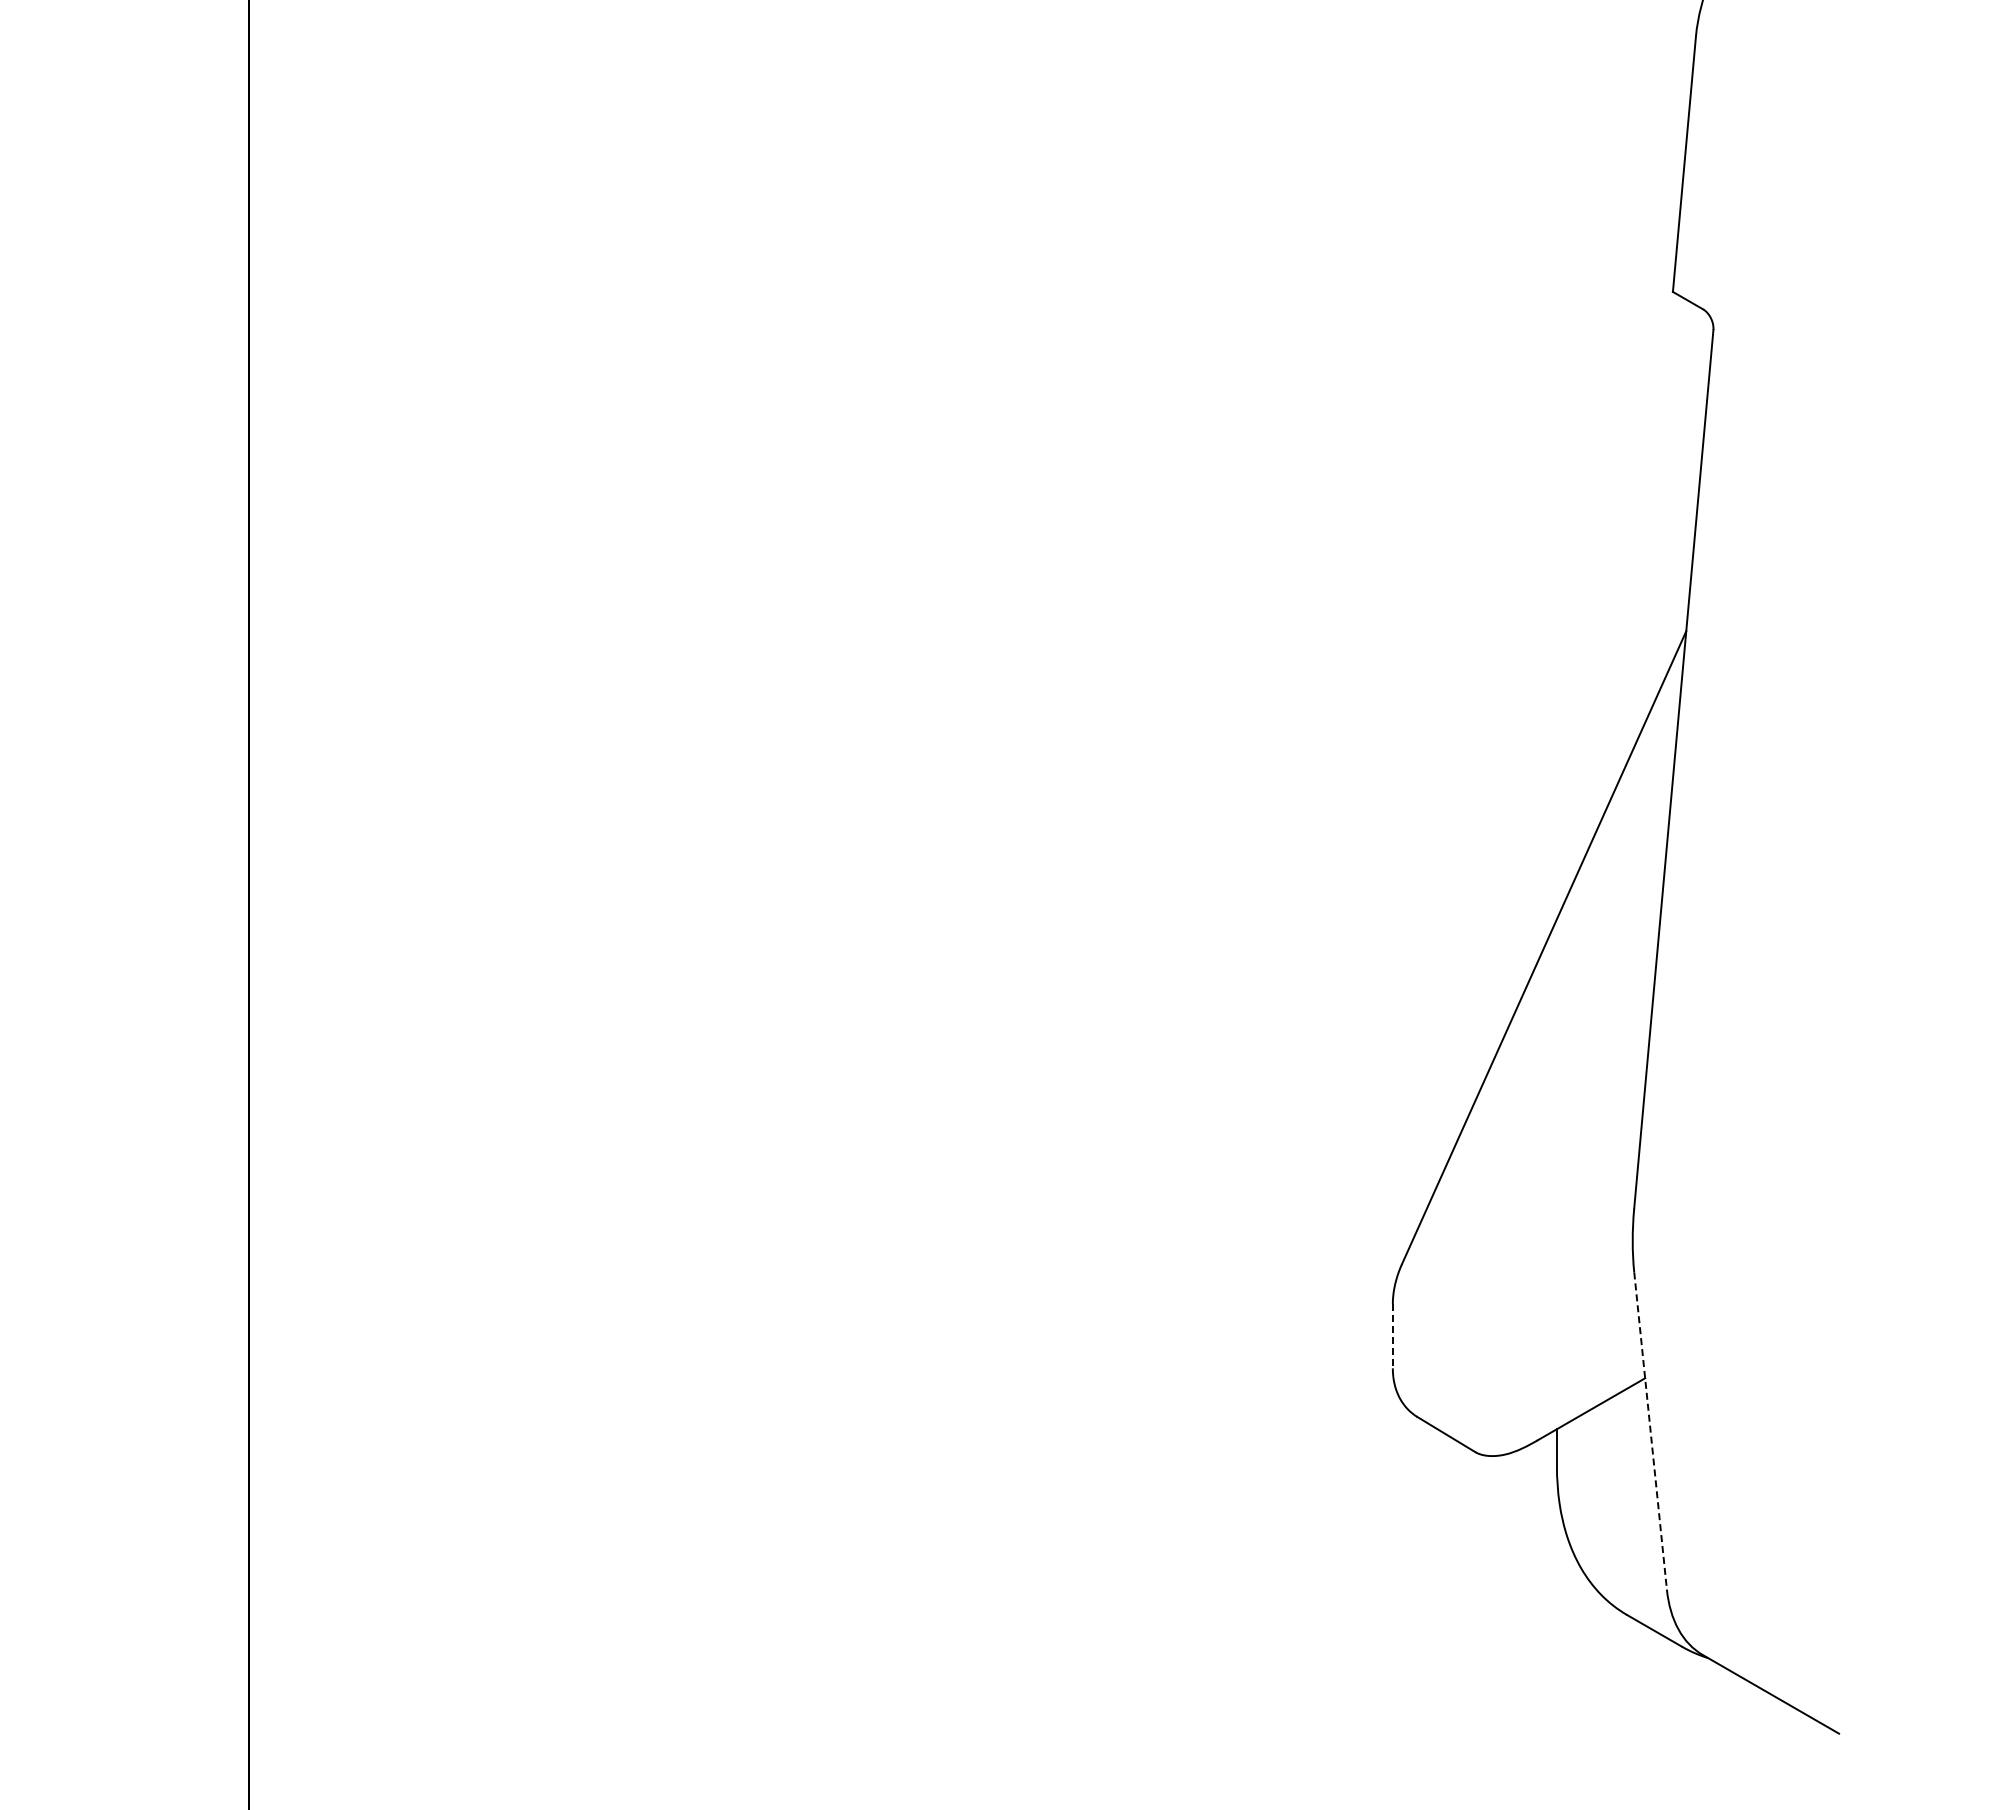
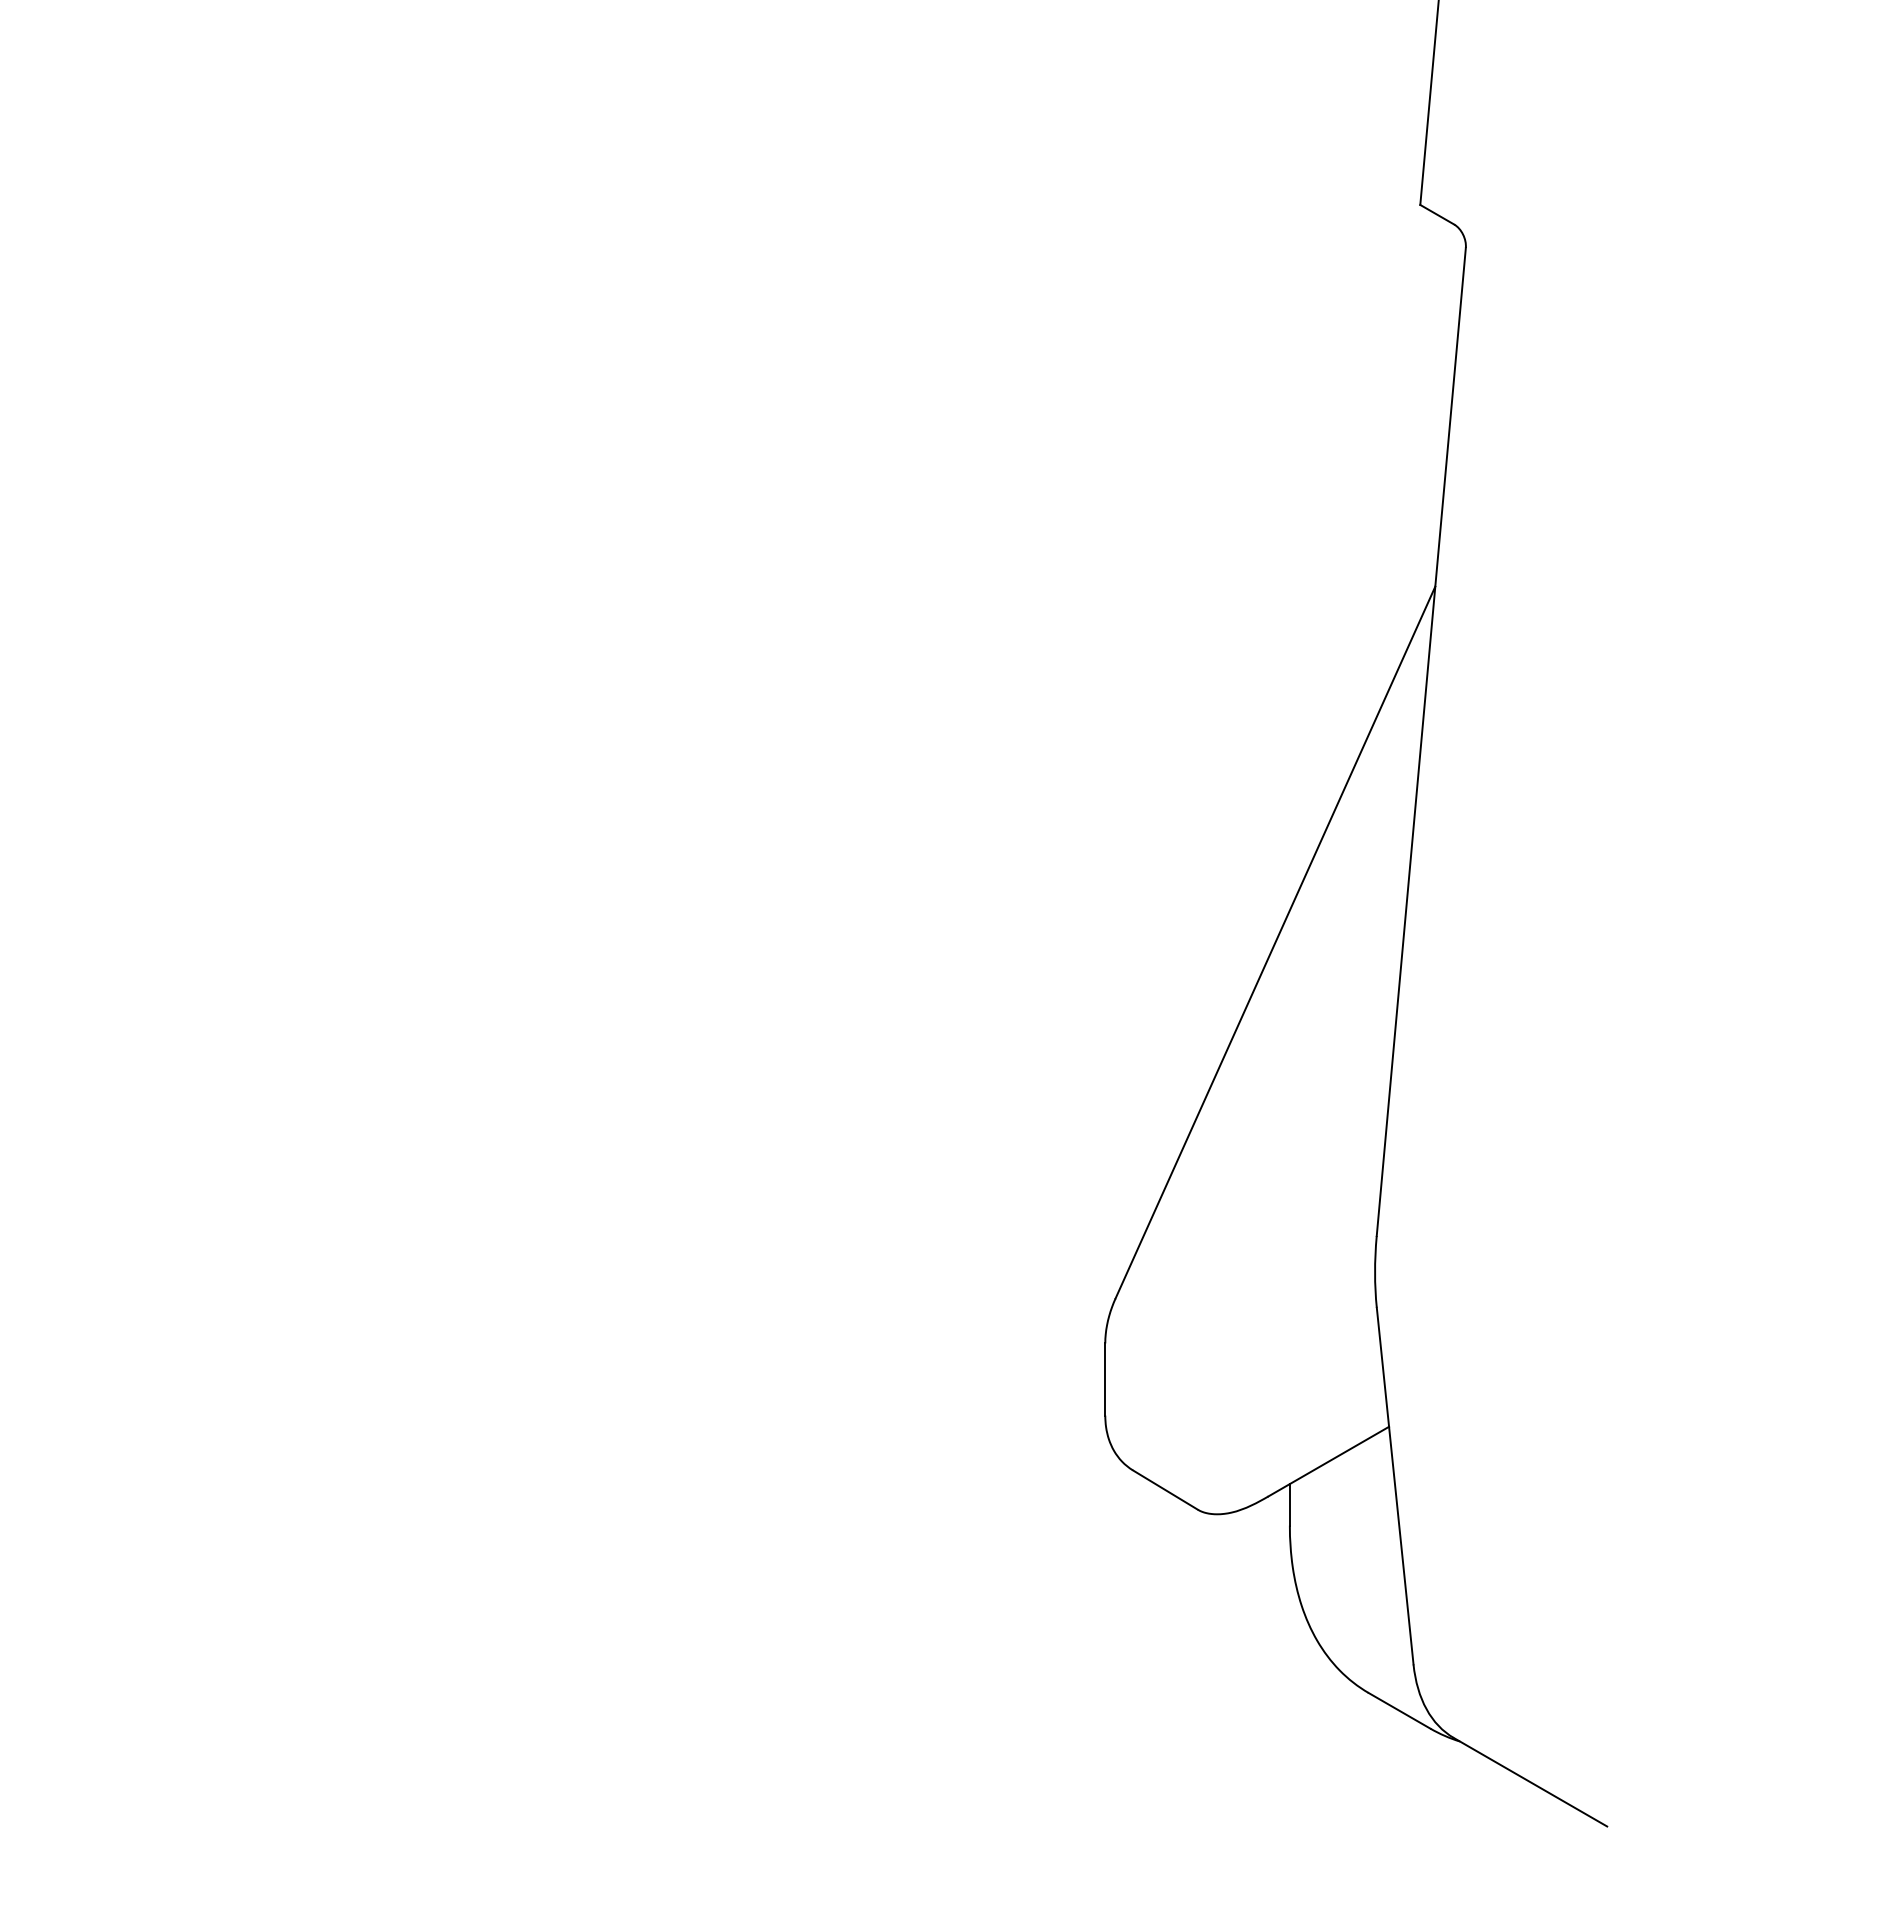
line: (1392, 1336) -> (1104, 1379), dashed -> solid
line: (1650, 1431) -> (1395, 1486), dashed -> solid

